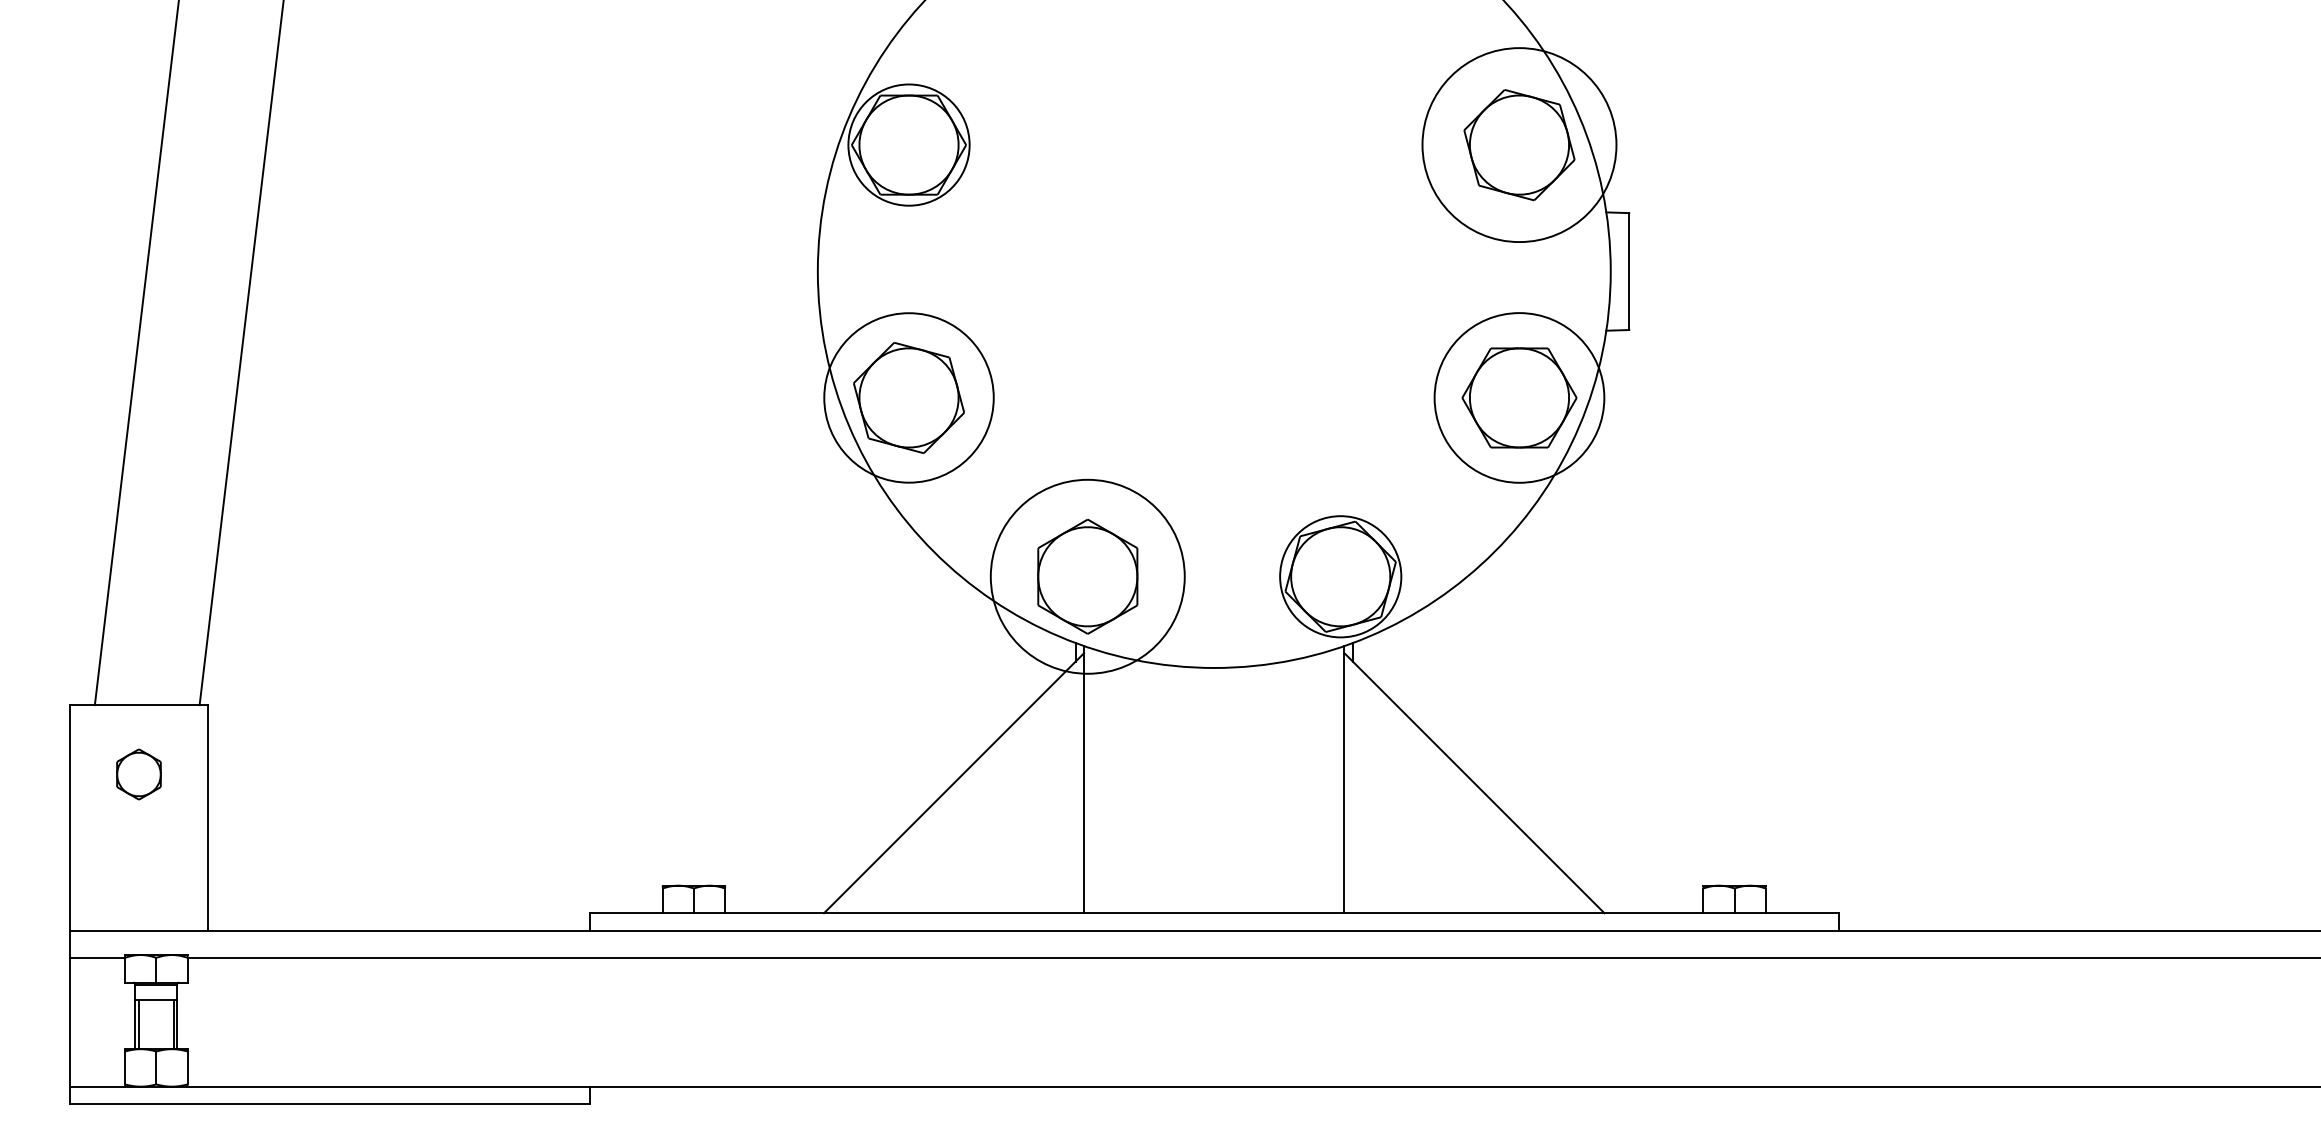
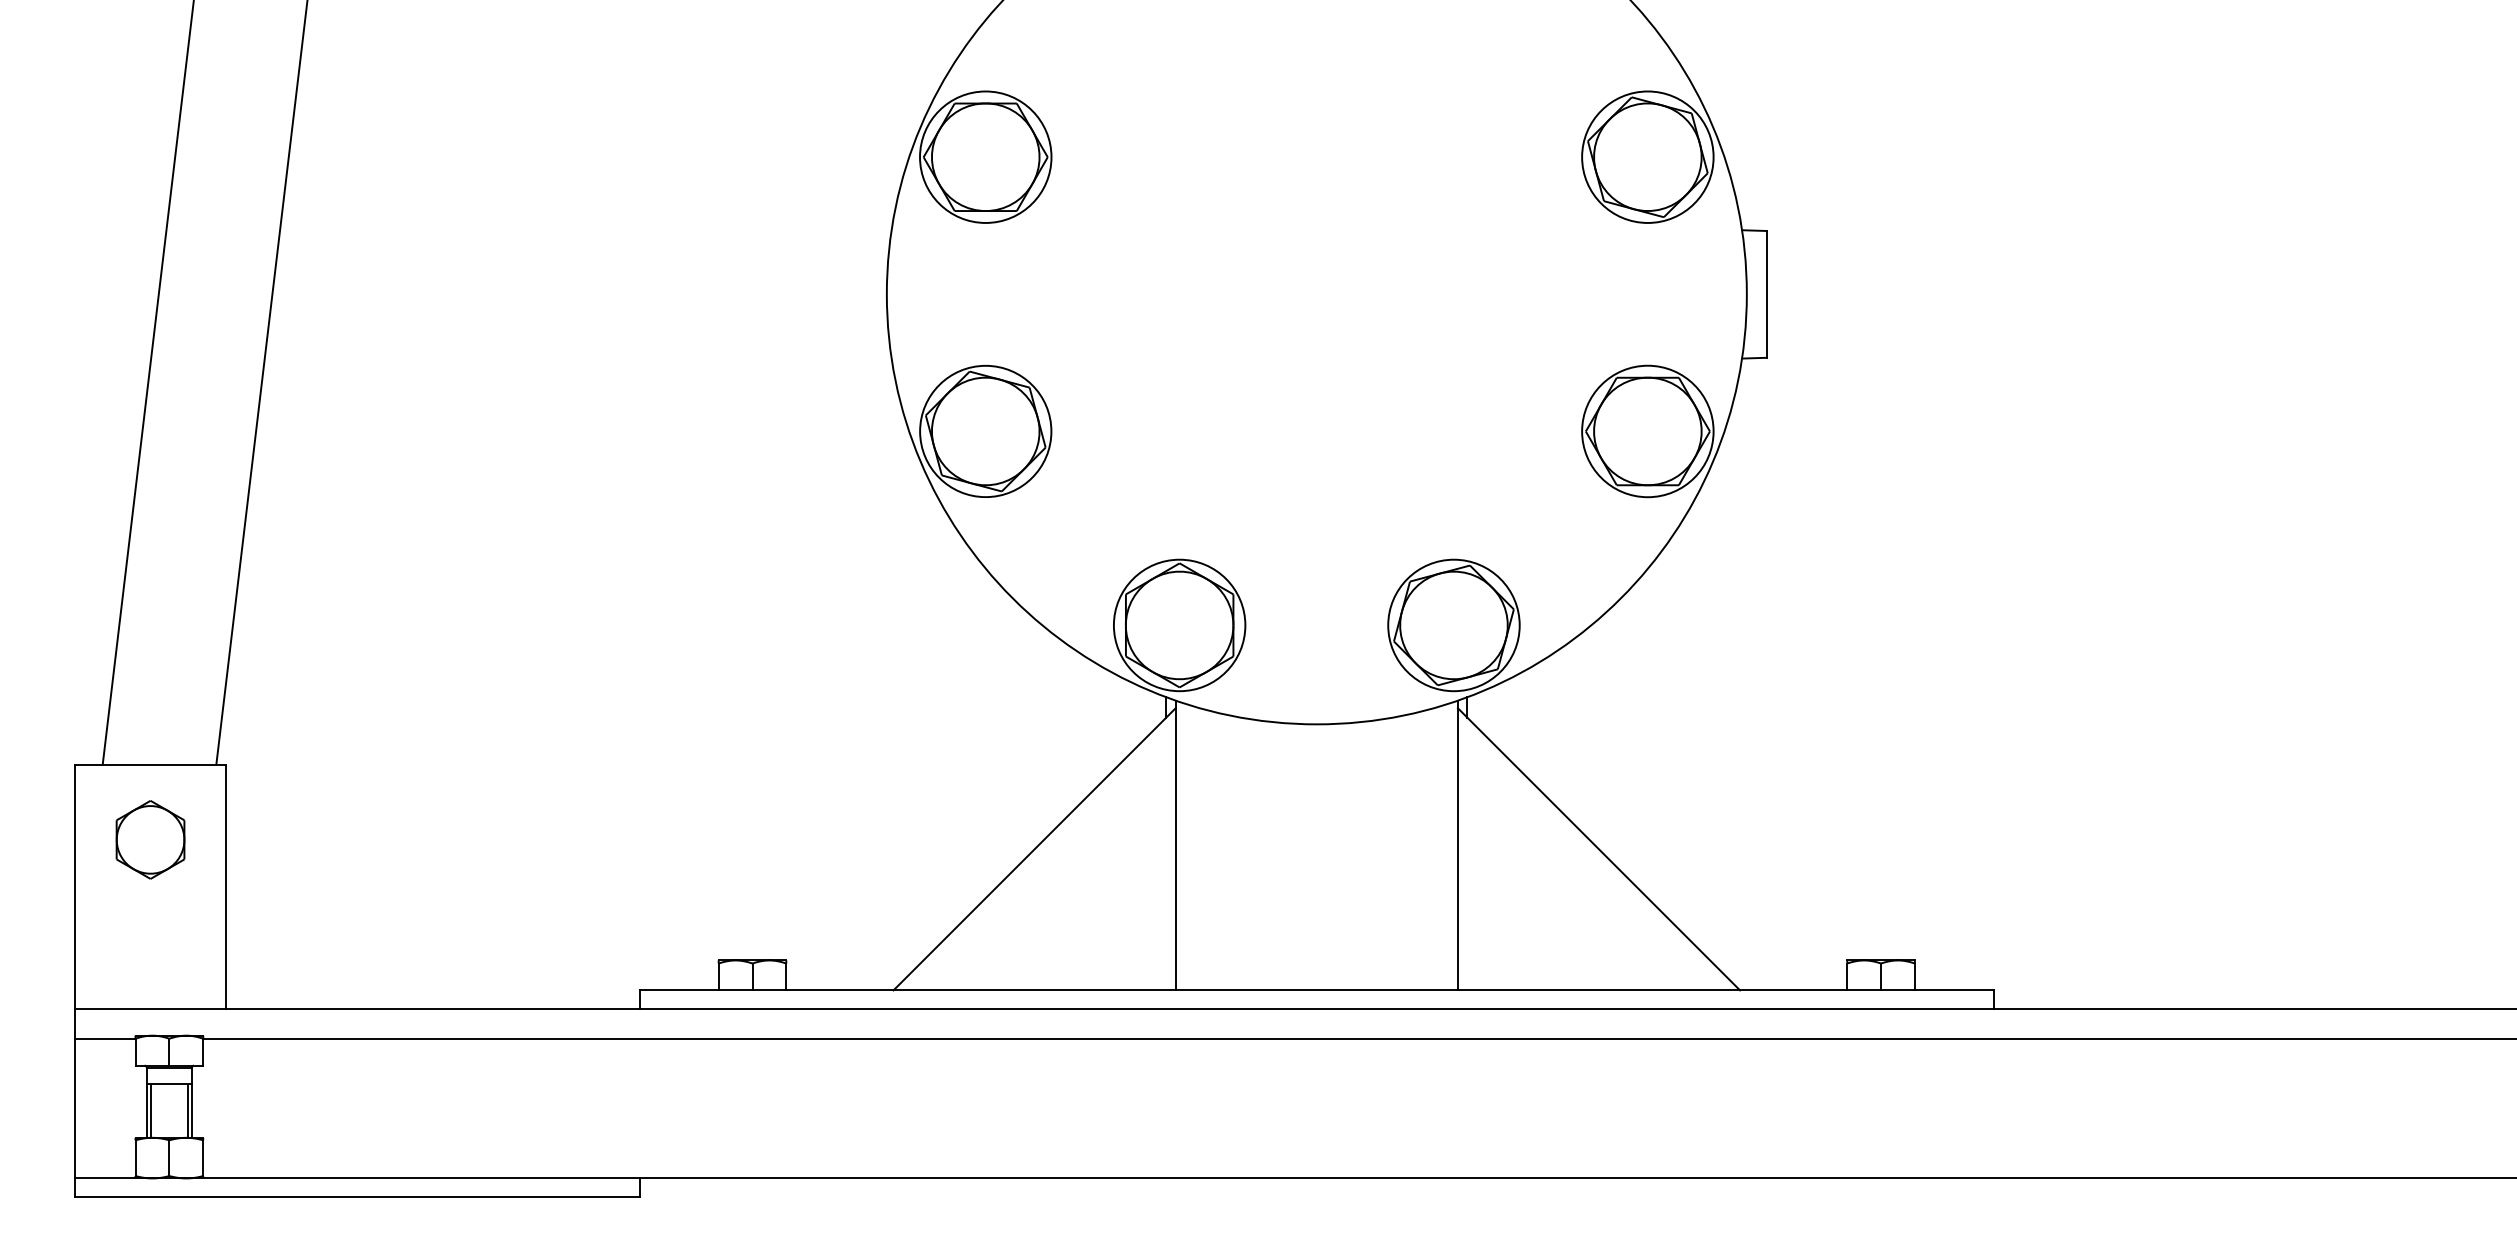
circle: (1519, 144) -> (1647, 156), size x0.62
circle: (908, 397) -> (985, 430), size x0.71
circle: (1519, 397) -> (1647, 430), size x0.71
circle: (1087, 576) -> (1179, 625), size x0.62
part: (138, 774) -> (150, 839), size x1.43

